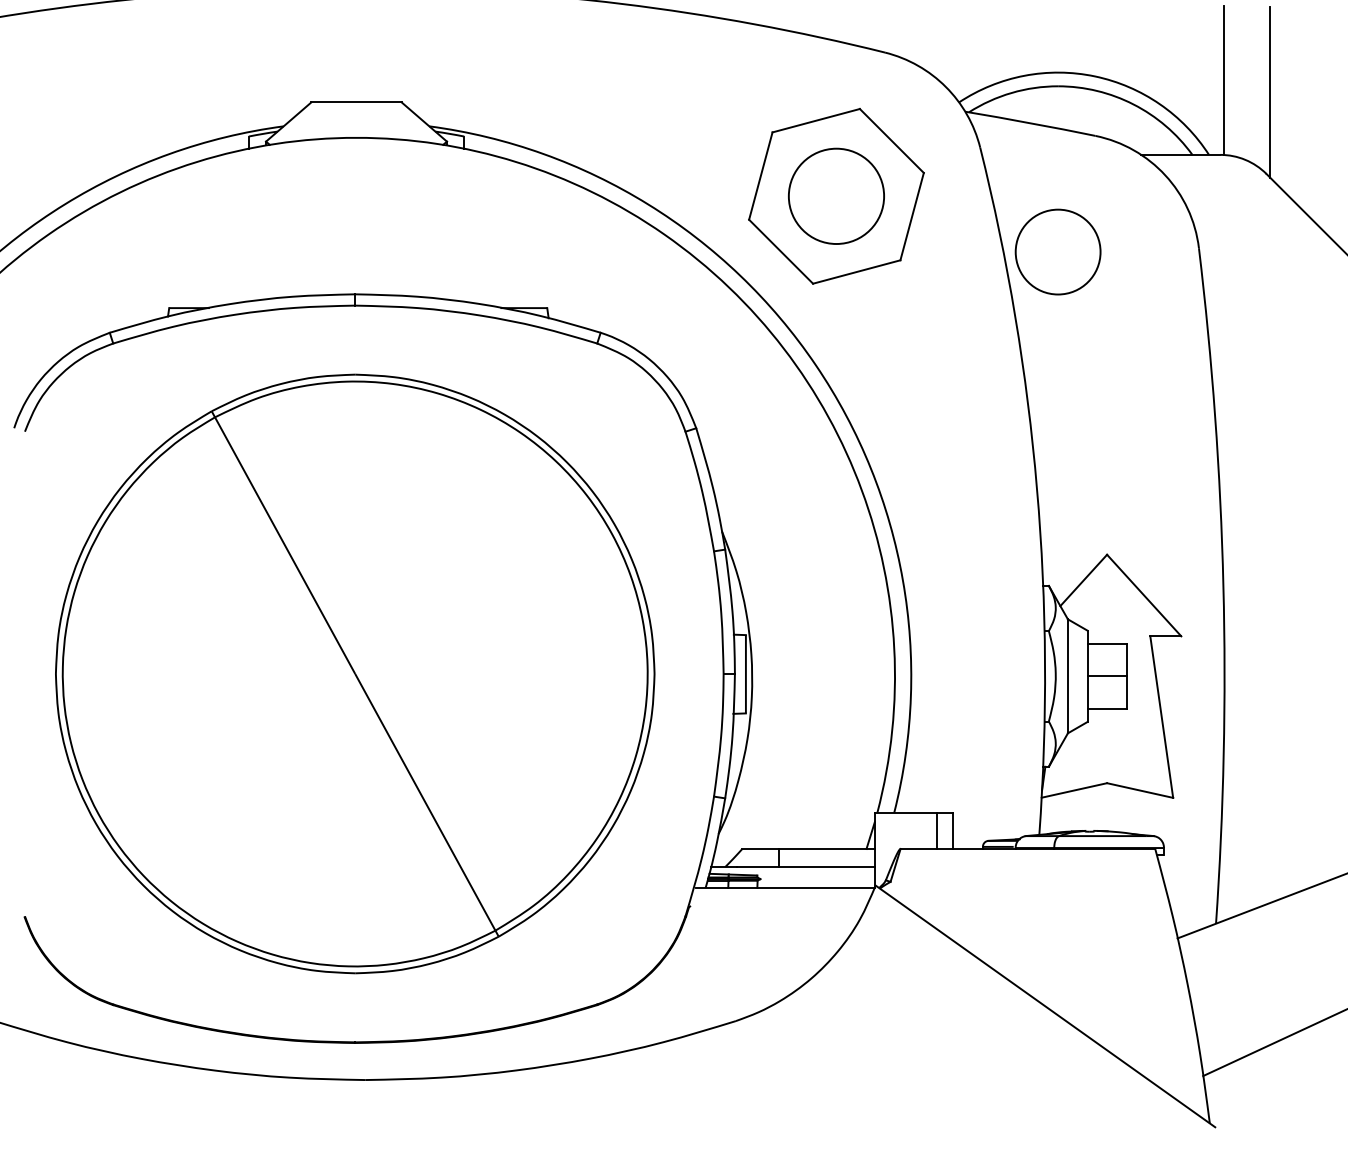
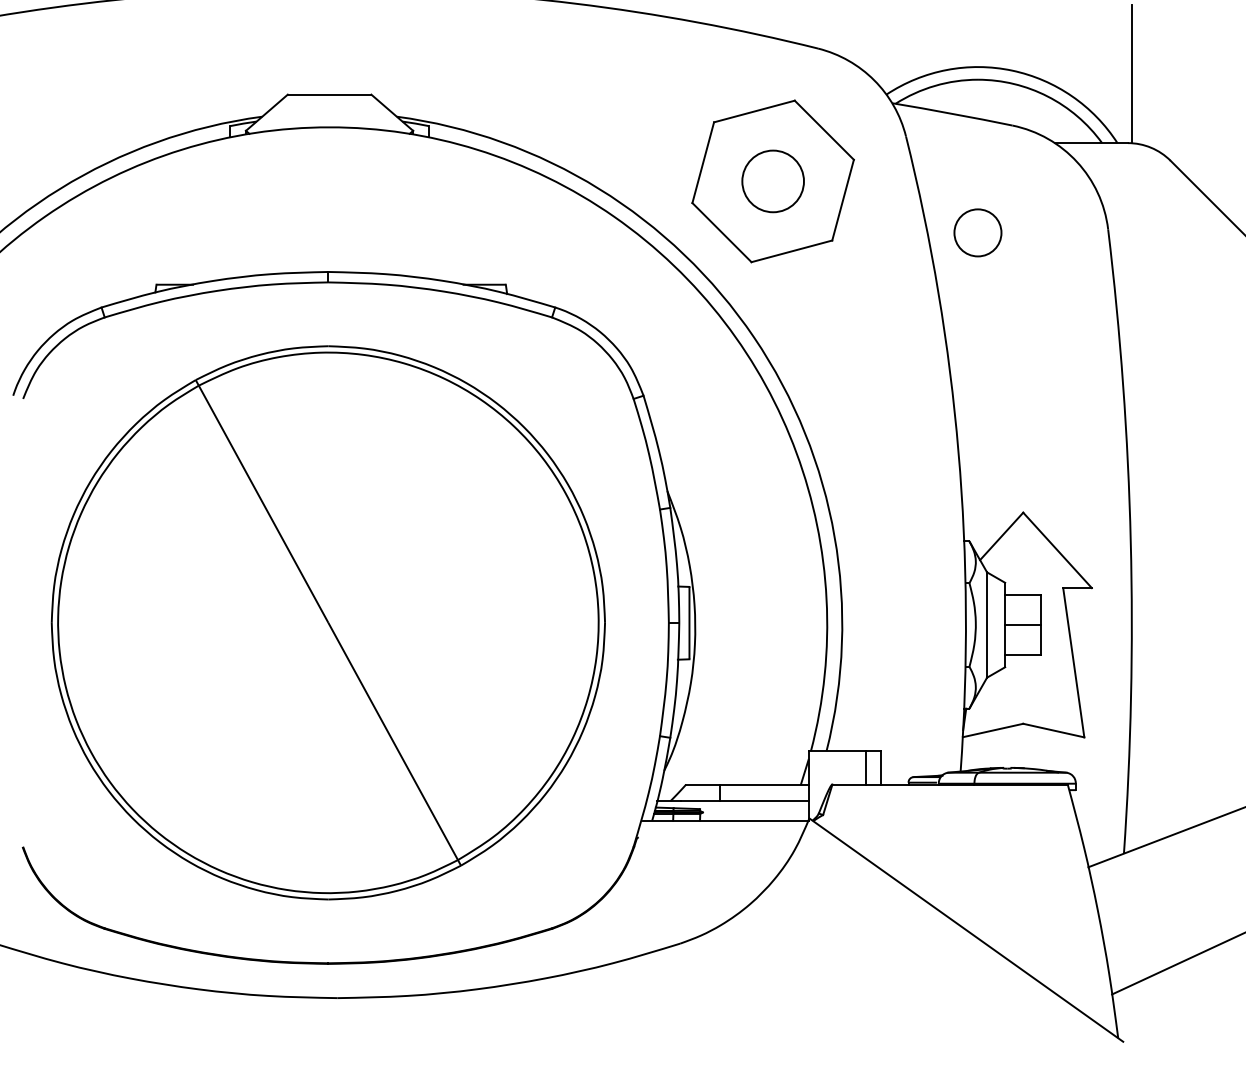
line: (1270, 91) -> (1174, 84), removed
circle: (836, 196) -> (773, 181), size x0.7
circle: (1057, 251) -> (977, 232), size x0.6

